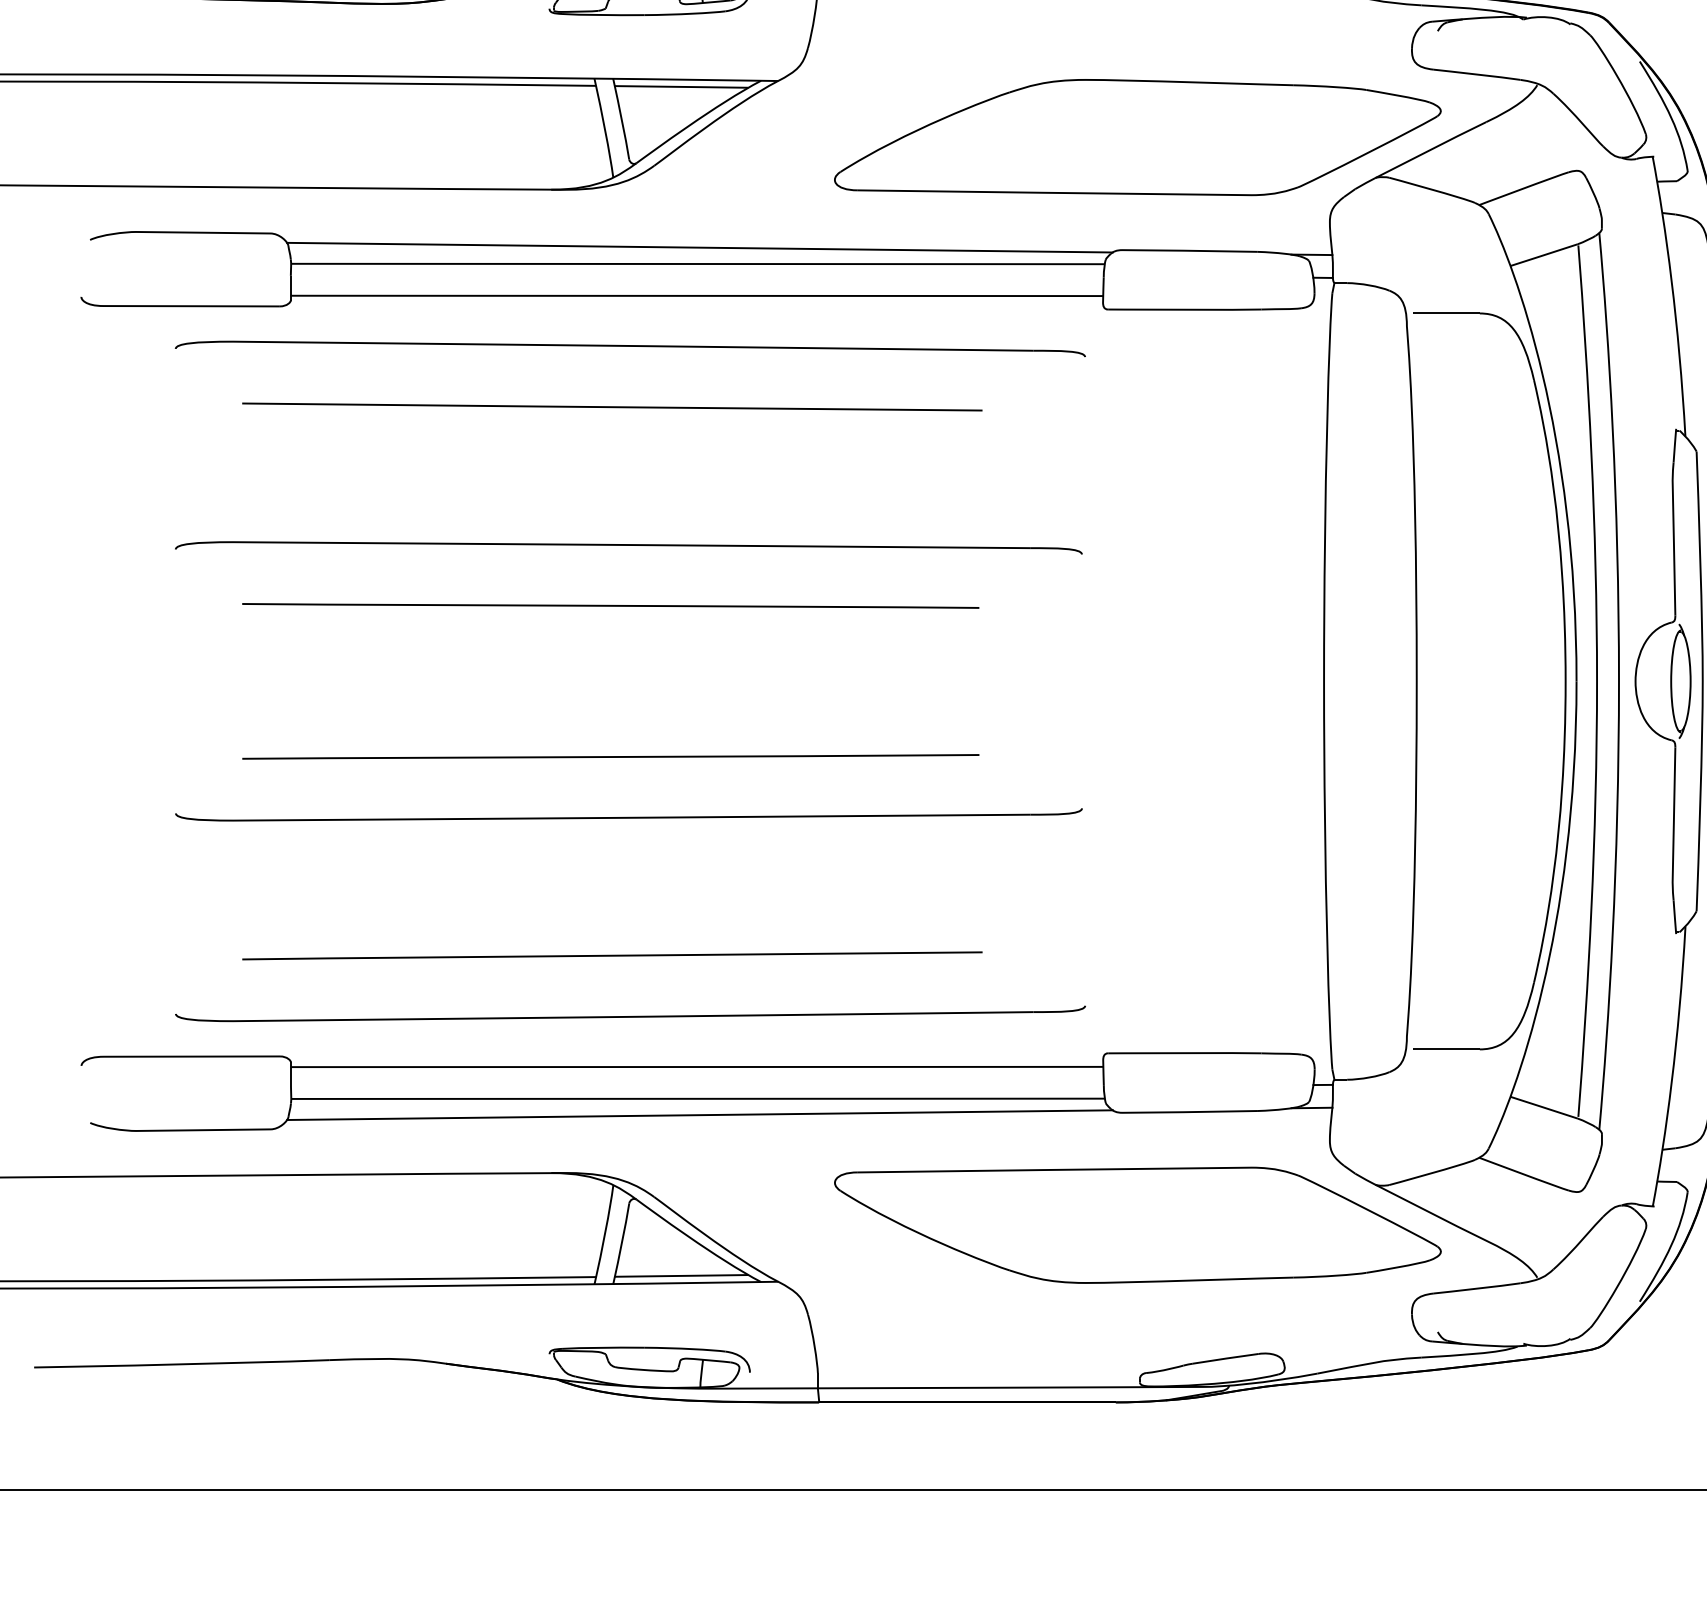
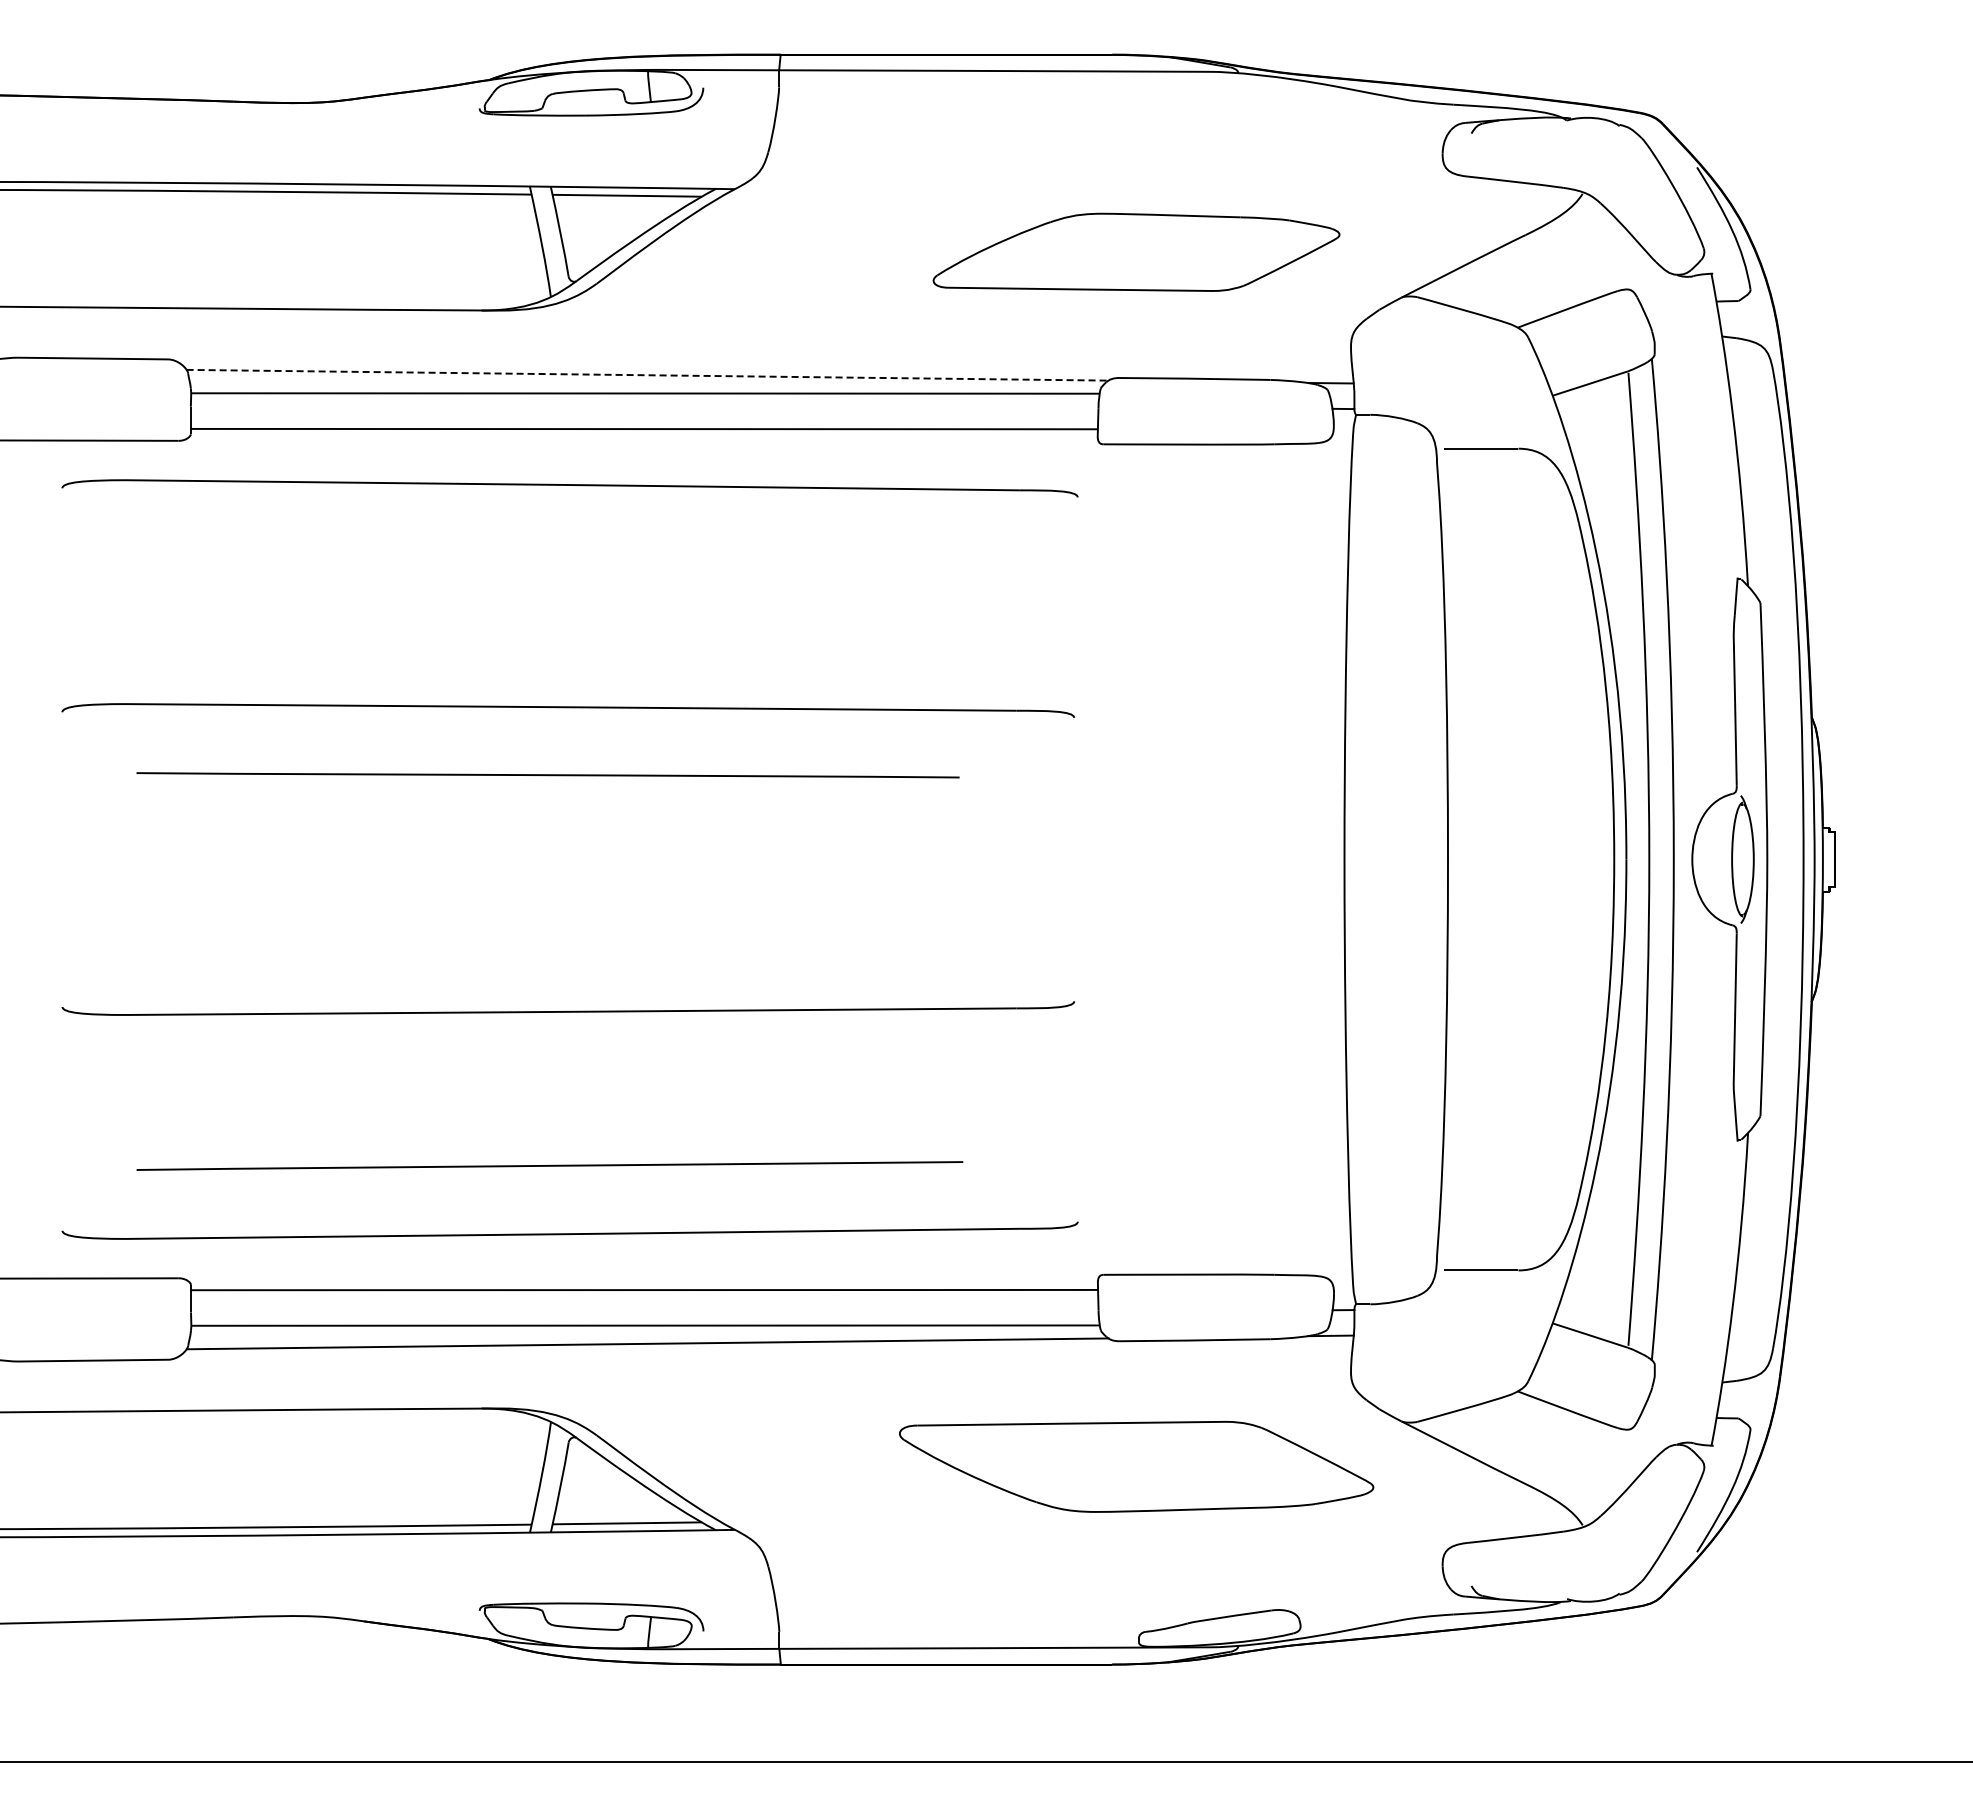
part: (1137, 137) -> (1136, 252), size x0.6
line: (699, 247) -> (647, 375), solid -> dashed
line: (612, 406) -> (549, 552), removed
line: (610, 756) -> (547, 943), removed
part: (1137, 1224) -> (1136, 1466), size x0.7

